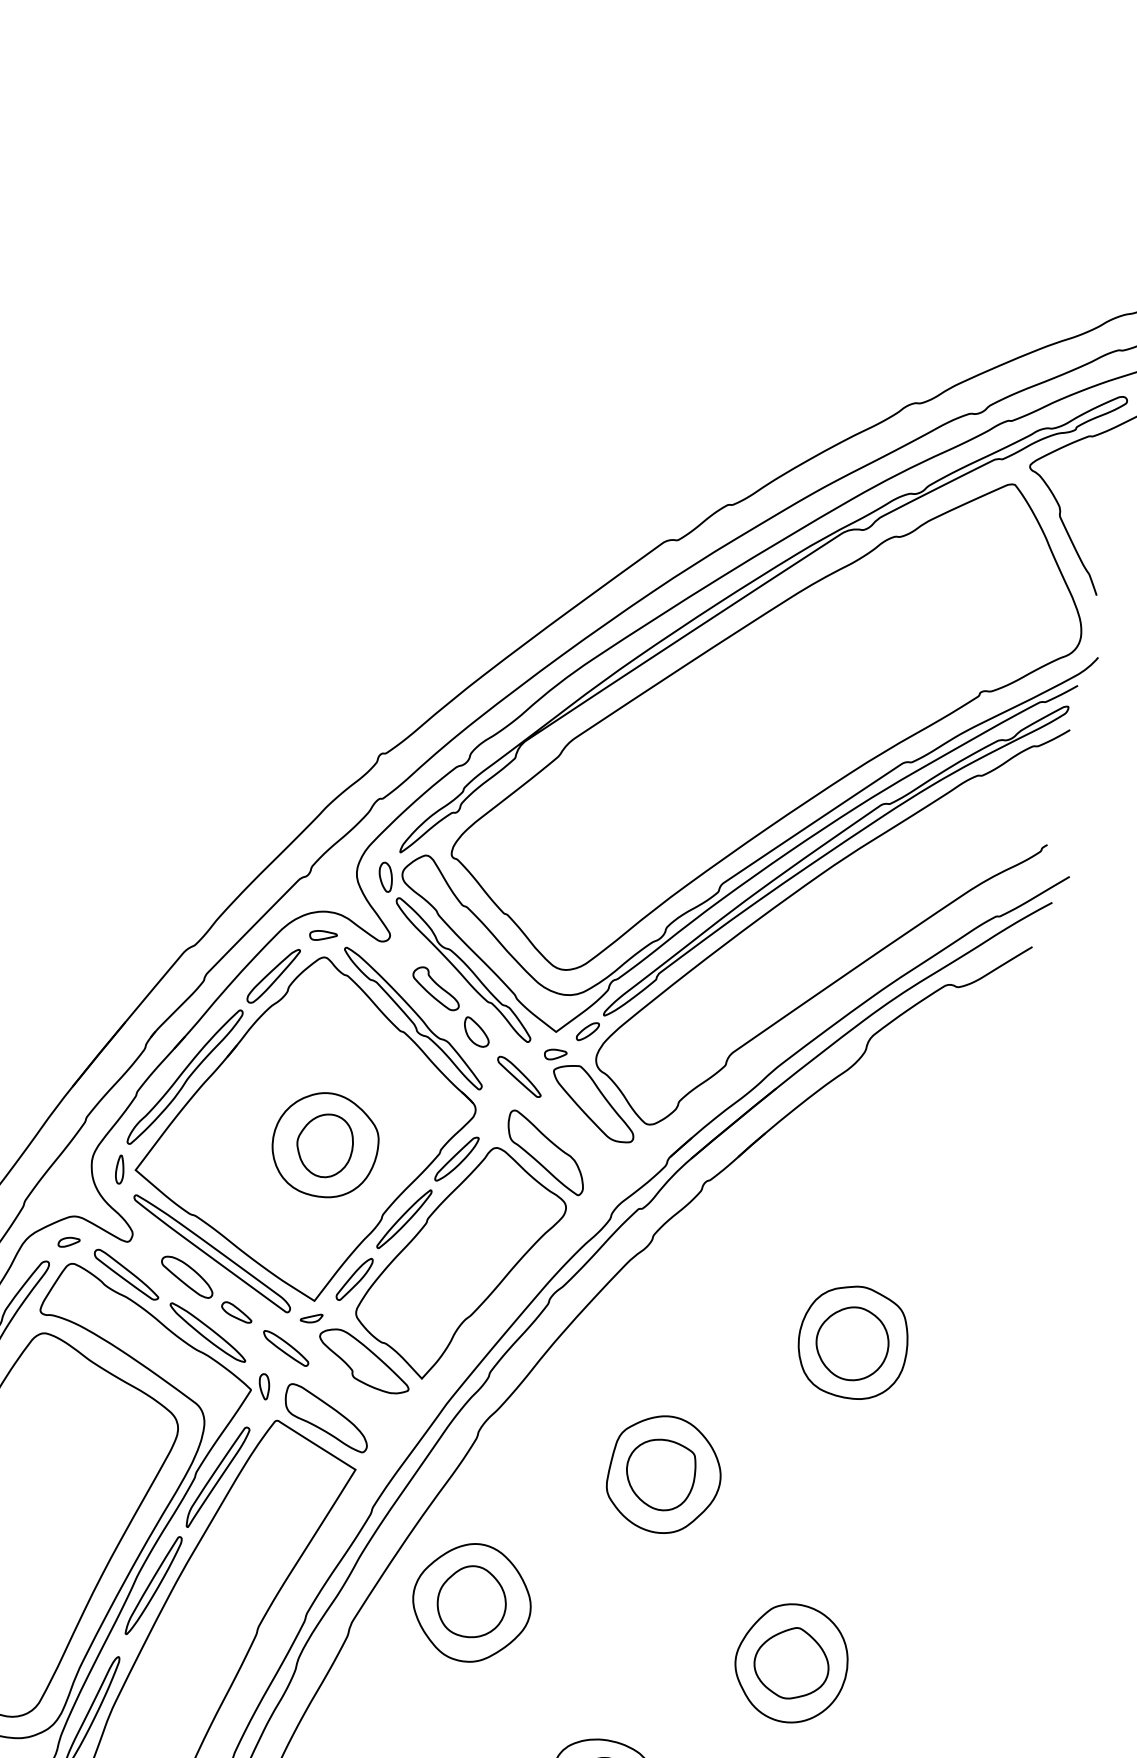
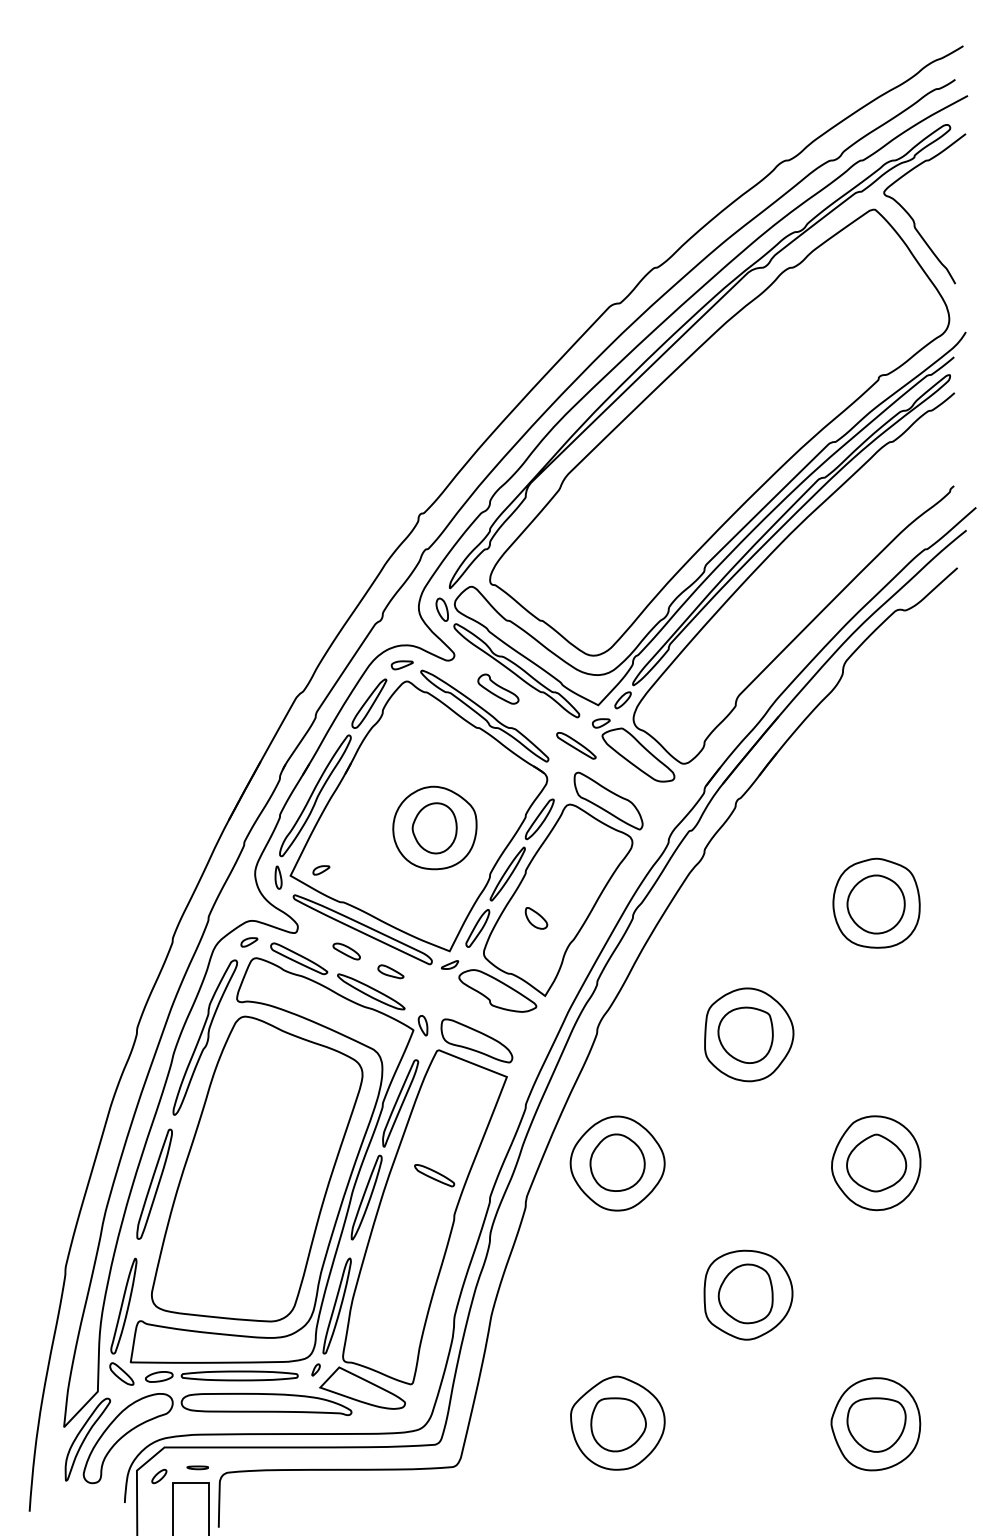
part: (476, 1032) -> (536, 918), moved
part: (175, 1170) -> (321, 870), added
part: (186, 1276) -> (346, 951), size x0.6
part: (285, 1348) -> (434, 1175), moved

